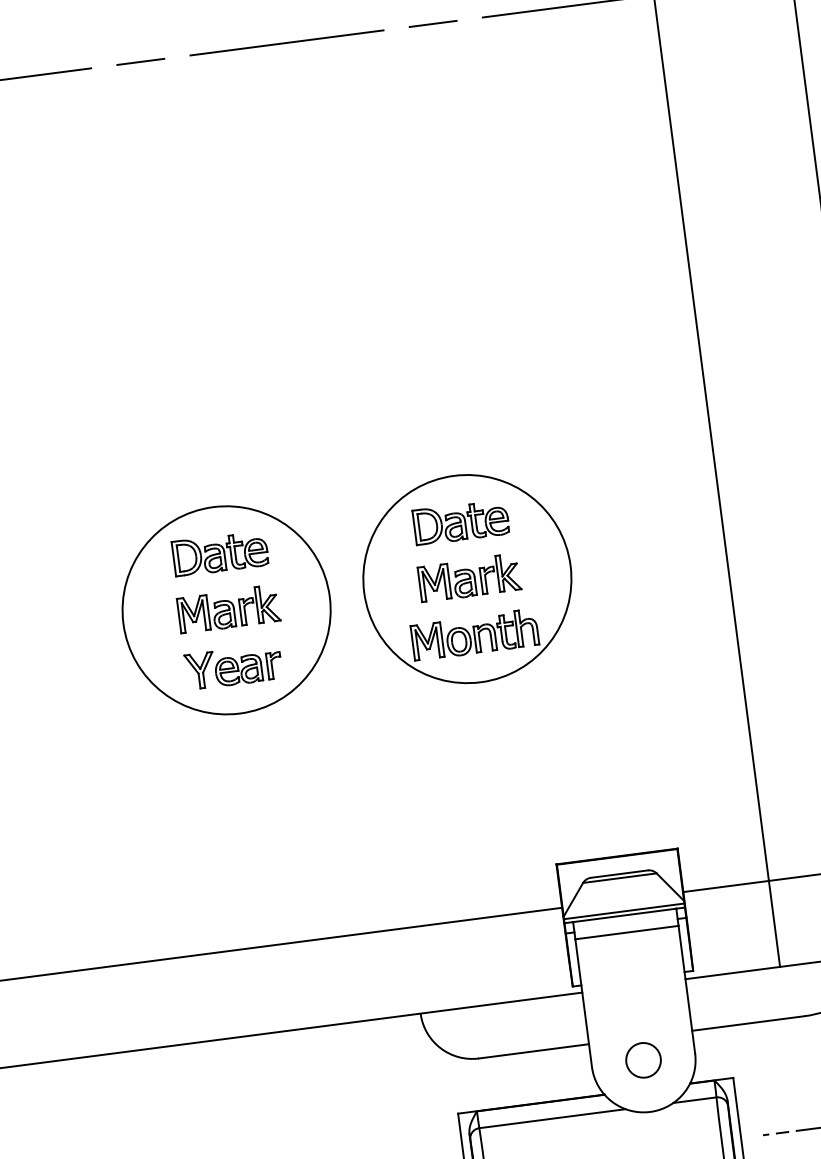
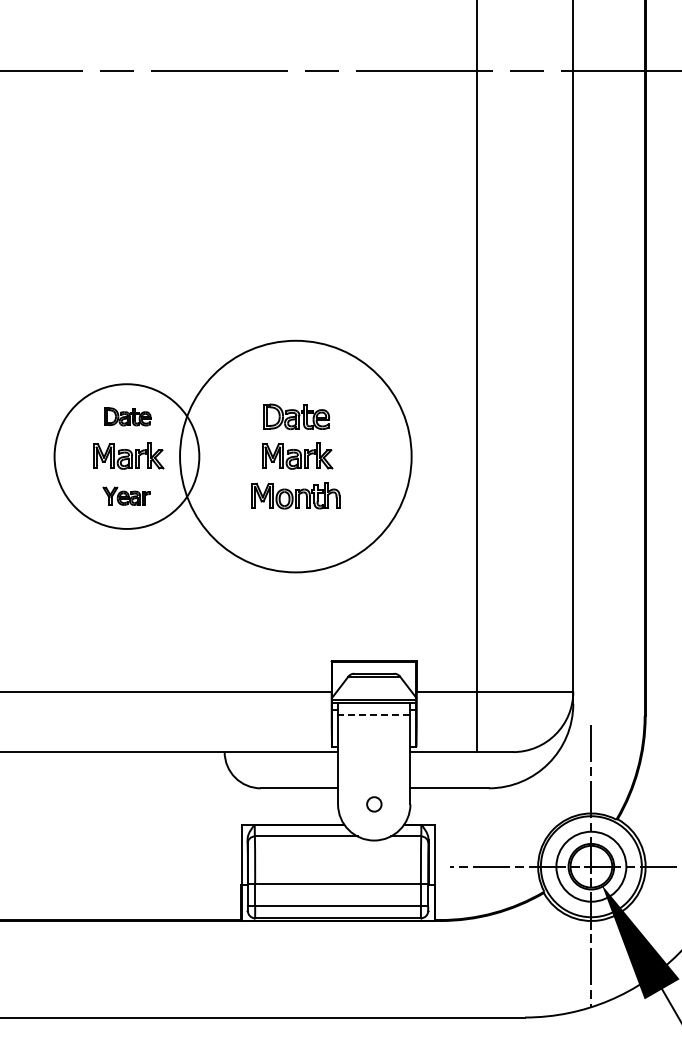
part: (219, 553) -> (127, 416), size x0.7
circle: (466, 579) -> (295, 456), size x1.6
part: (233, 667) -> (126, 496), size x0.7
line: (625, 932) -> (373, 714), solid -> dashed
circle: (643, 1060) -> (374, 804), size x0.6

